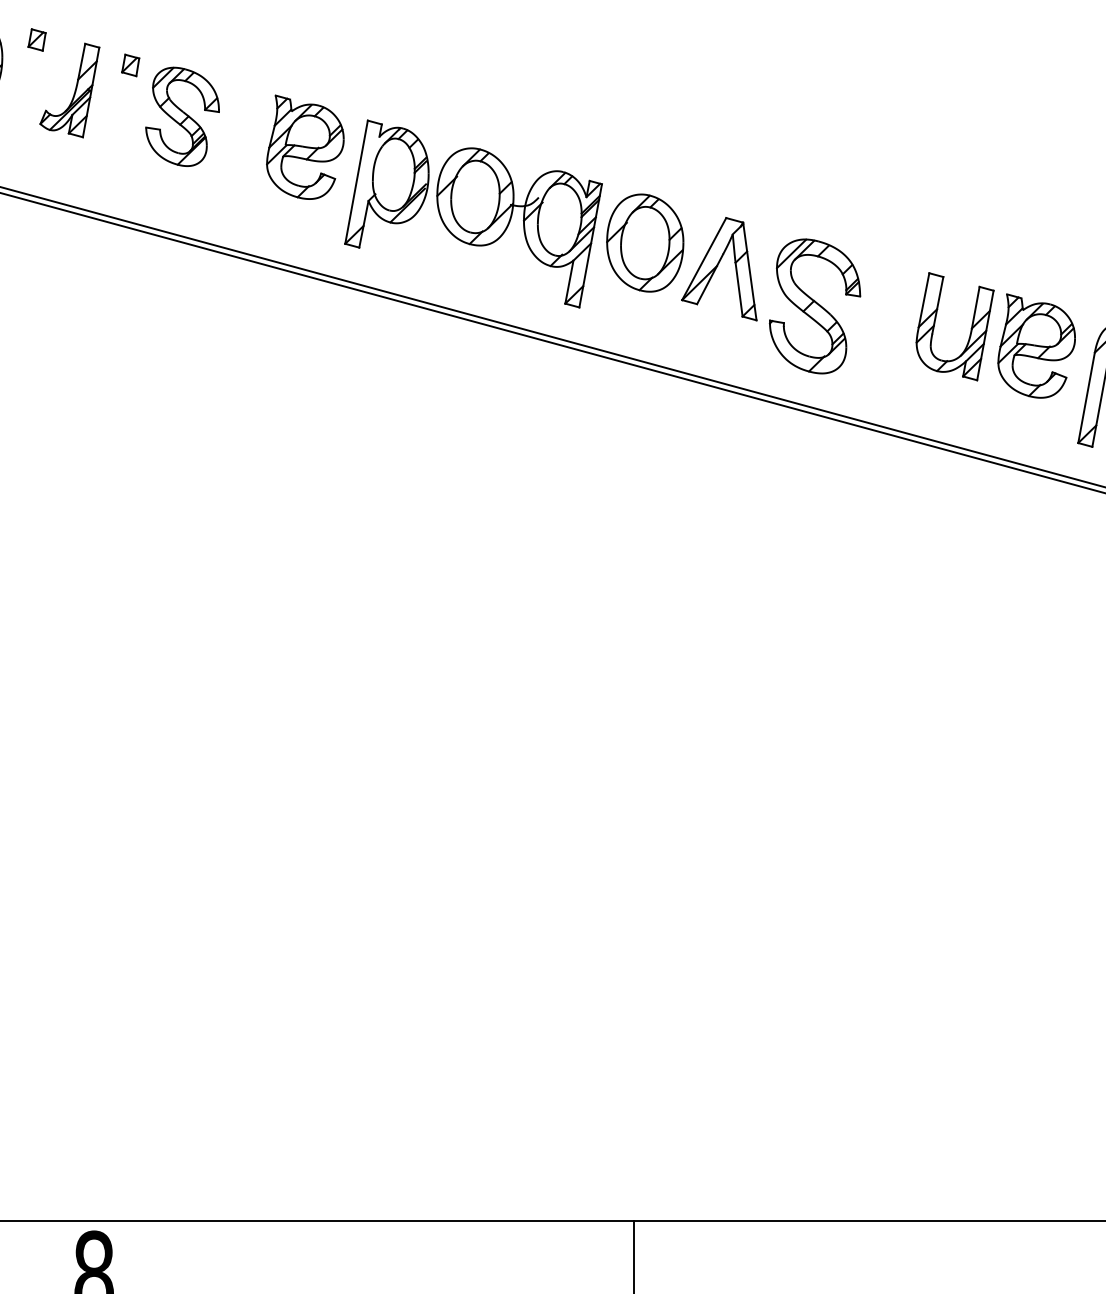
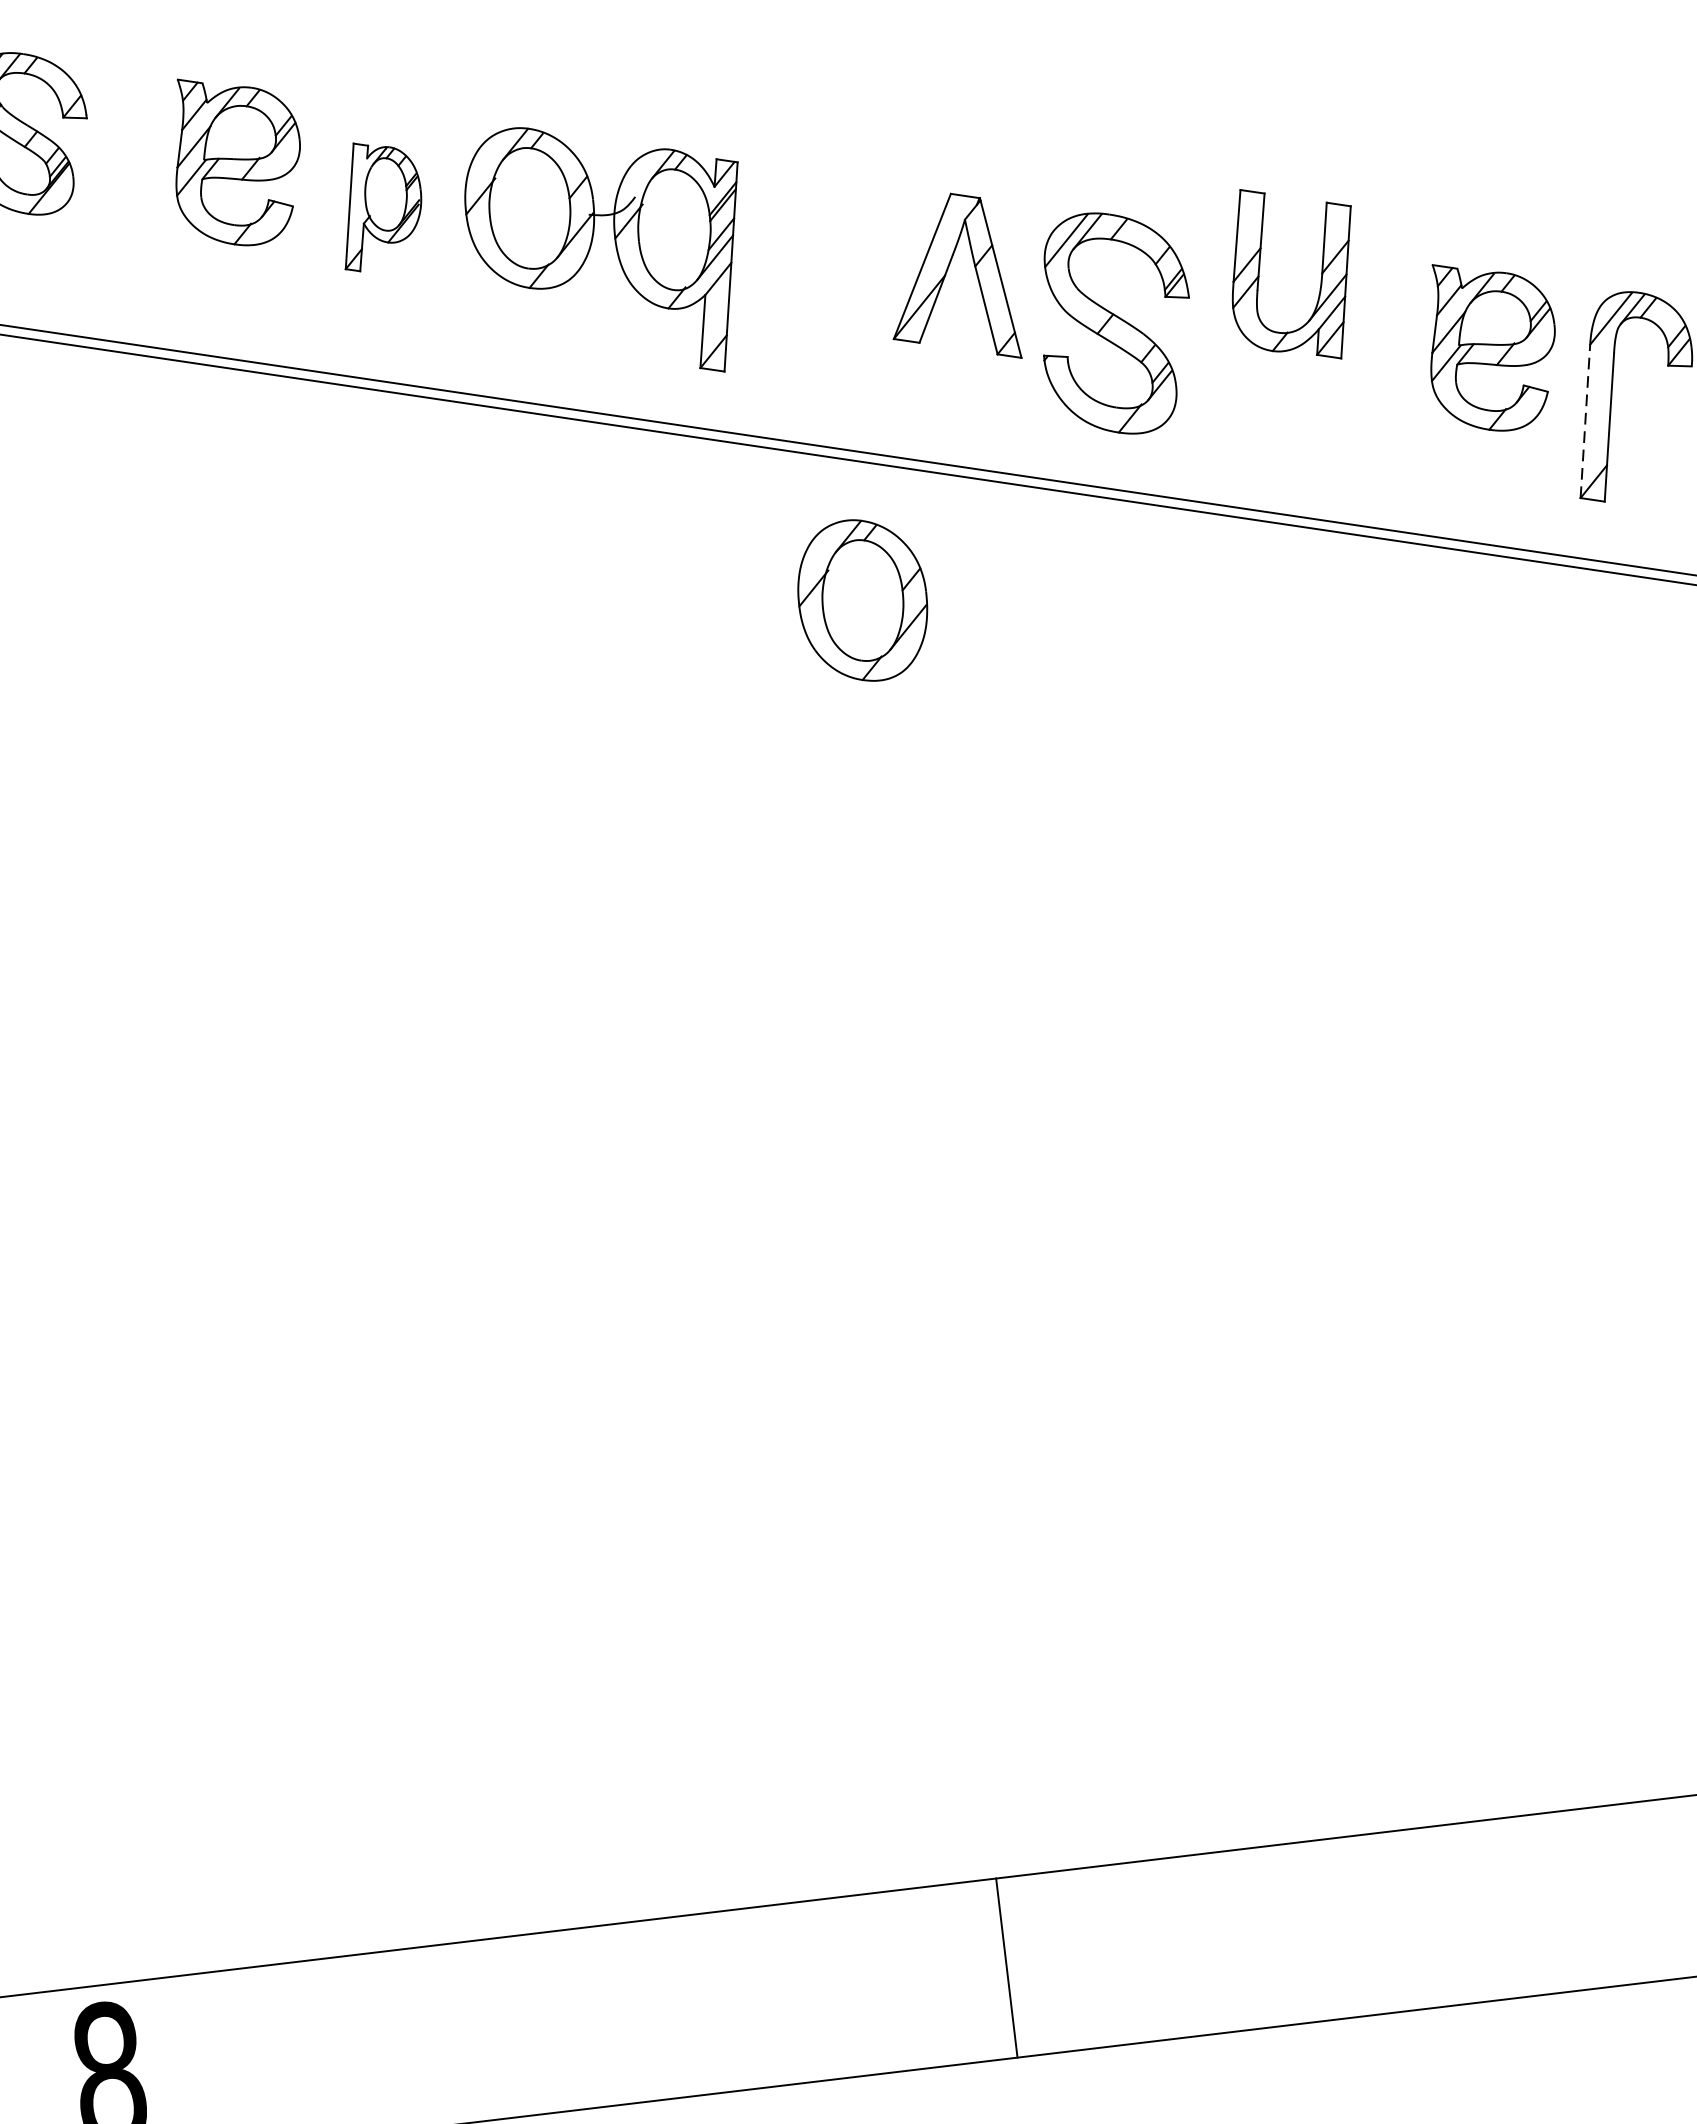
part: (386, 183) -> (379, 203), size x0.6
part: (645, 242) -> (863, 599), moved
part: (970, 328) -> (1319, 273), moved
line: (1086, 397) -> (1585, 420), solid -> dashed

